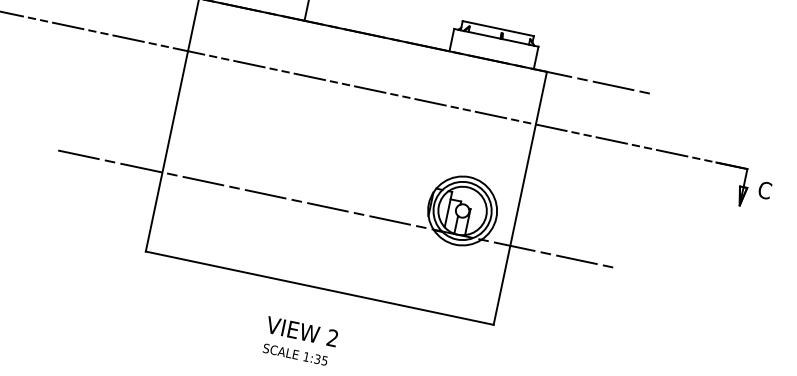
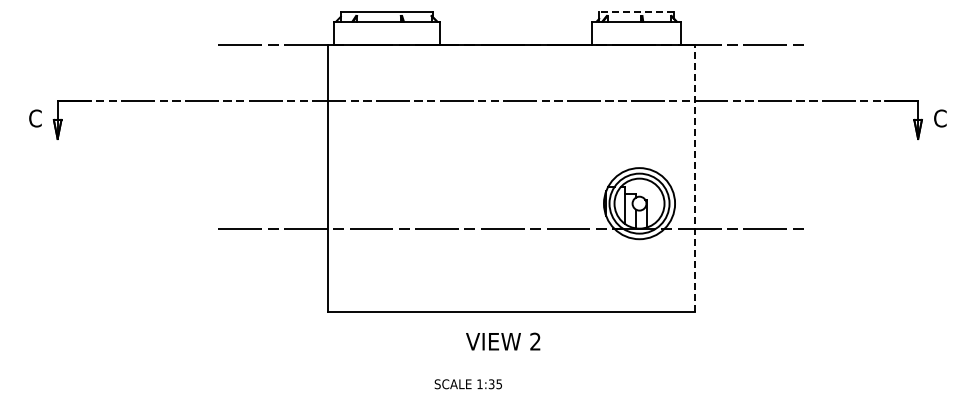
line: (498, 28) -> (636, 11), solid -> dashed
line: (520, 198) -> (695, 178), solid -> dashed
text: (302, 331) -> (503, 341), moved
text: (294, 354) -> (467, 384), moved

